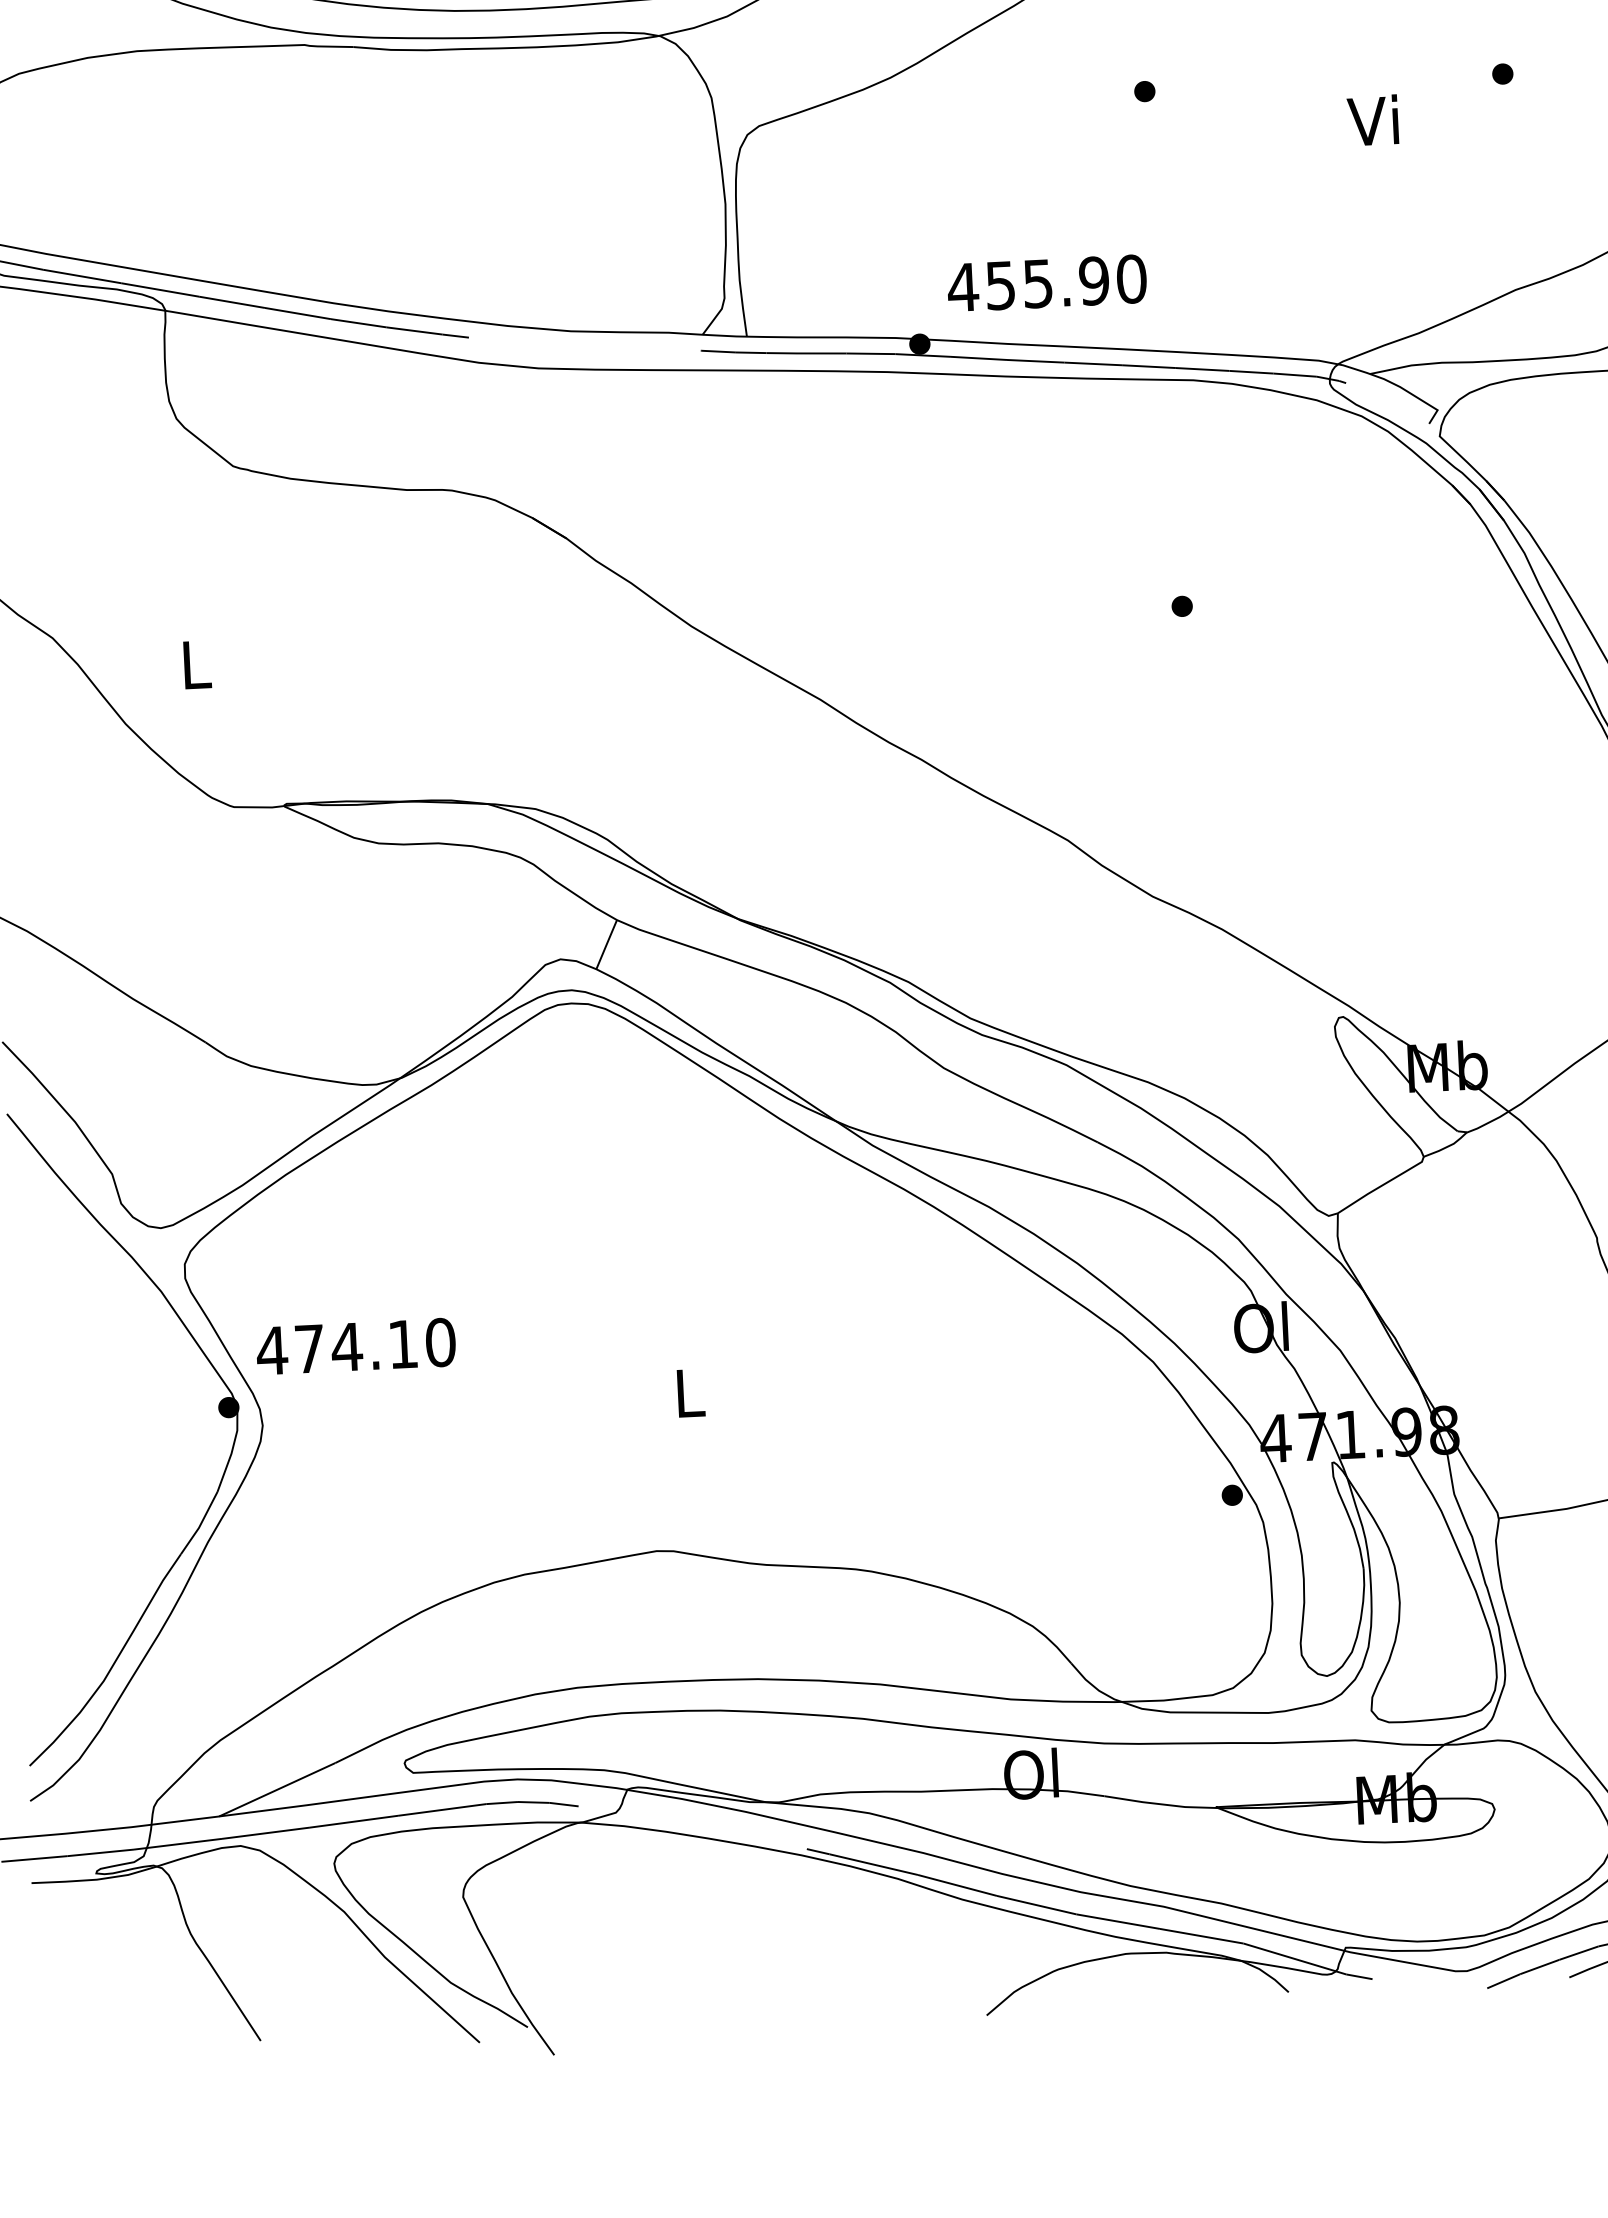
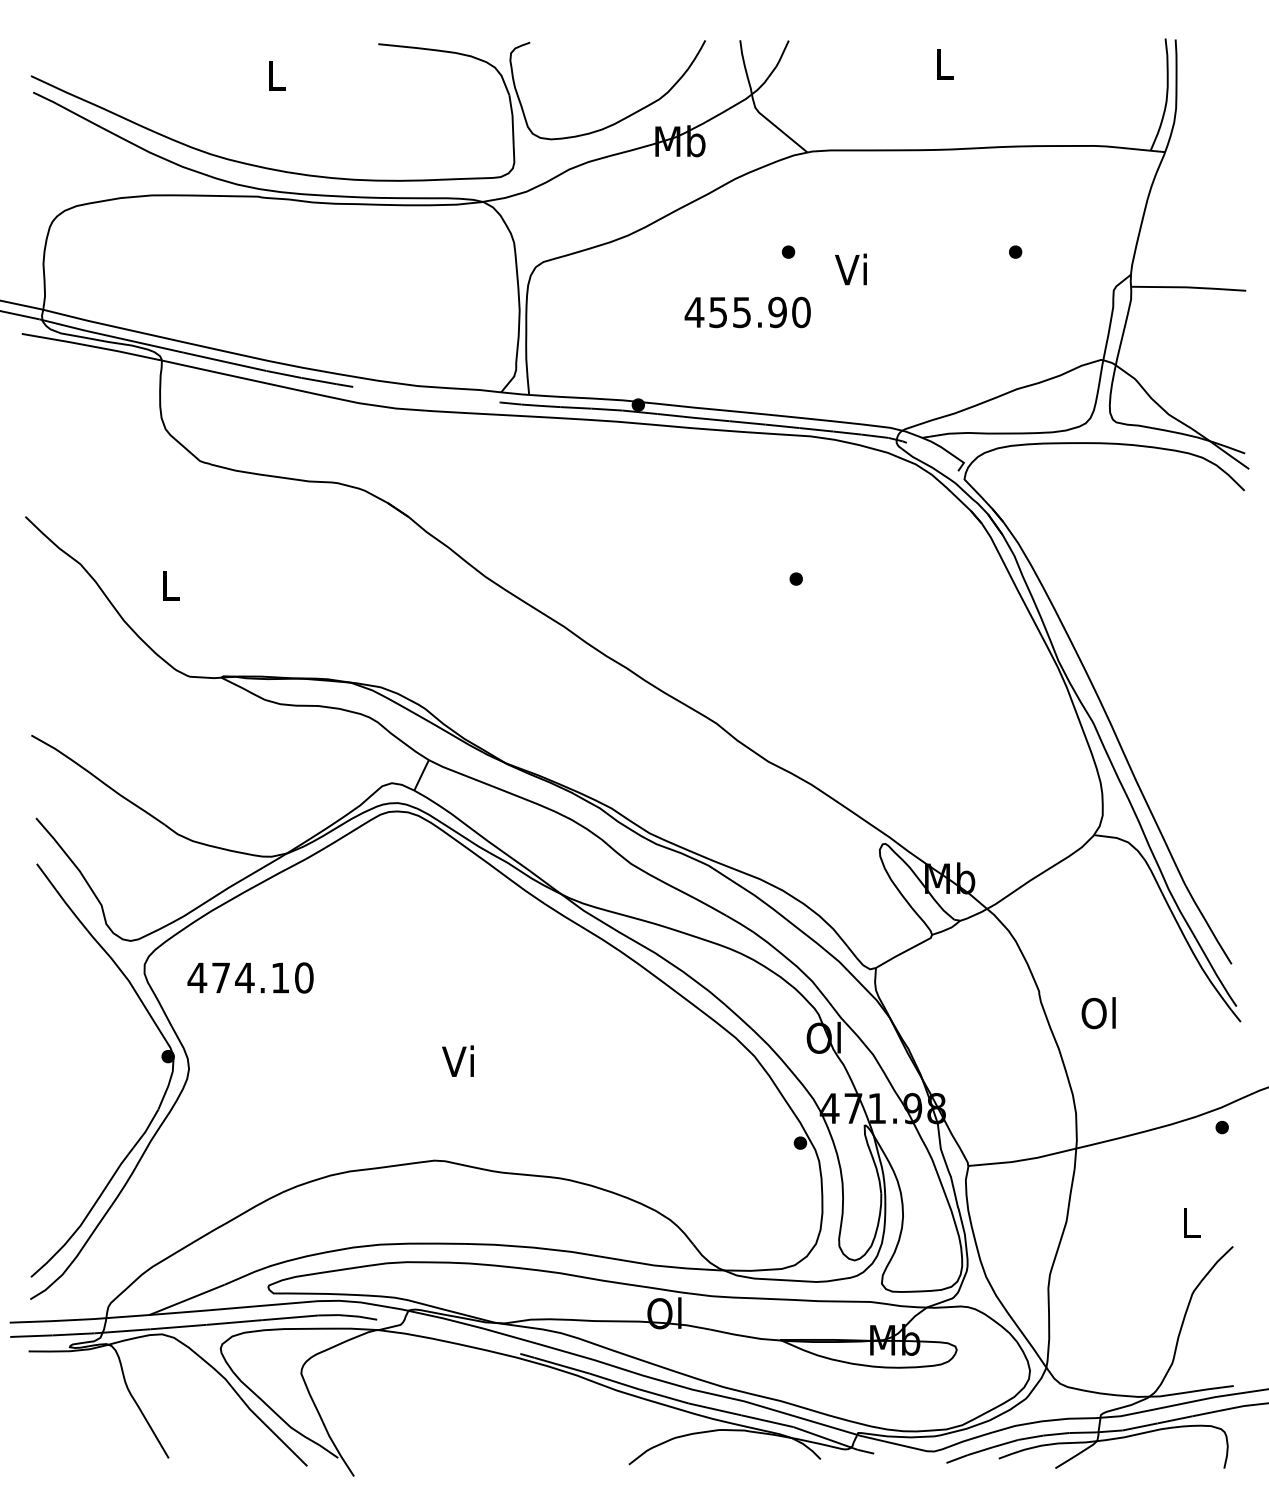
text: (1372, 120) -> (850, 269), moved
text: (1046, 283) -> (747, 312), moved
text: (355, 1345) -> (250, 977), moved
text: (685, 1391) -> (457, 1060), L -> Vi

